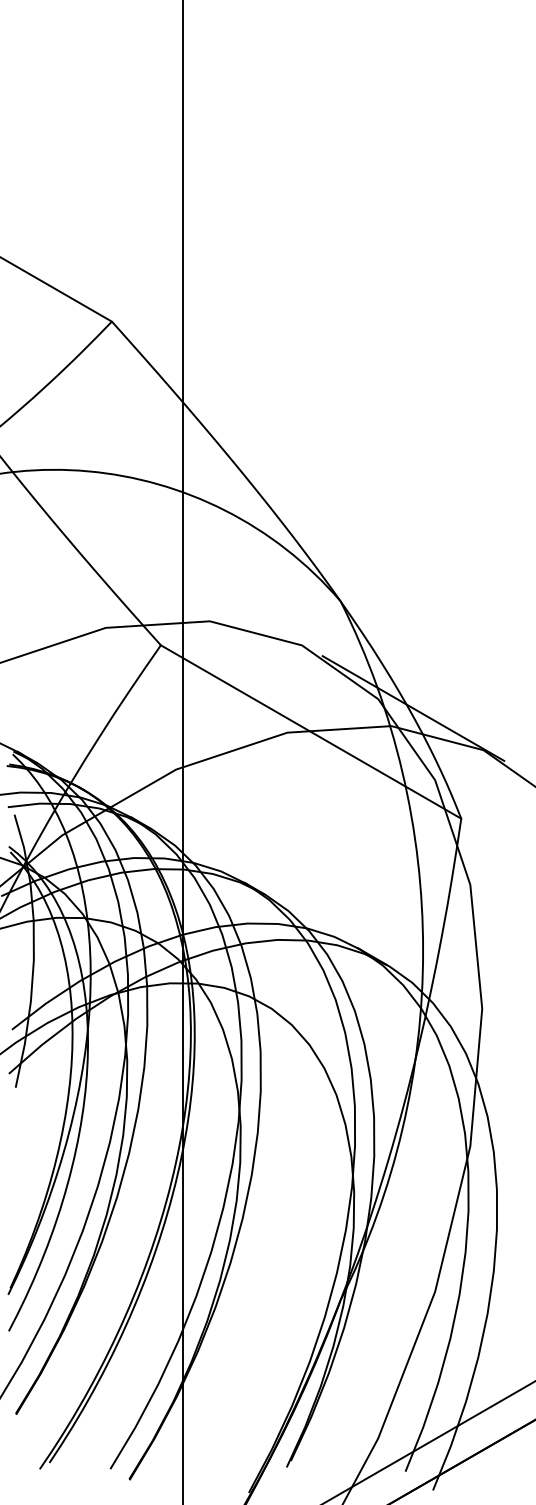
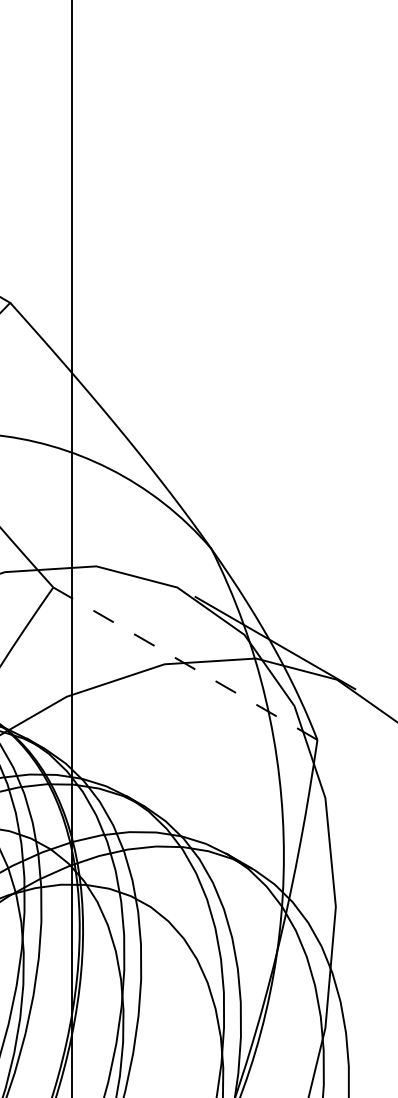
line: (310, 731) -> (184, 663), solid -> dashed

